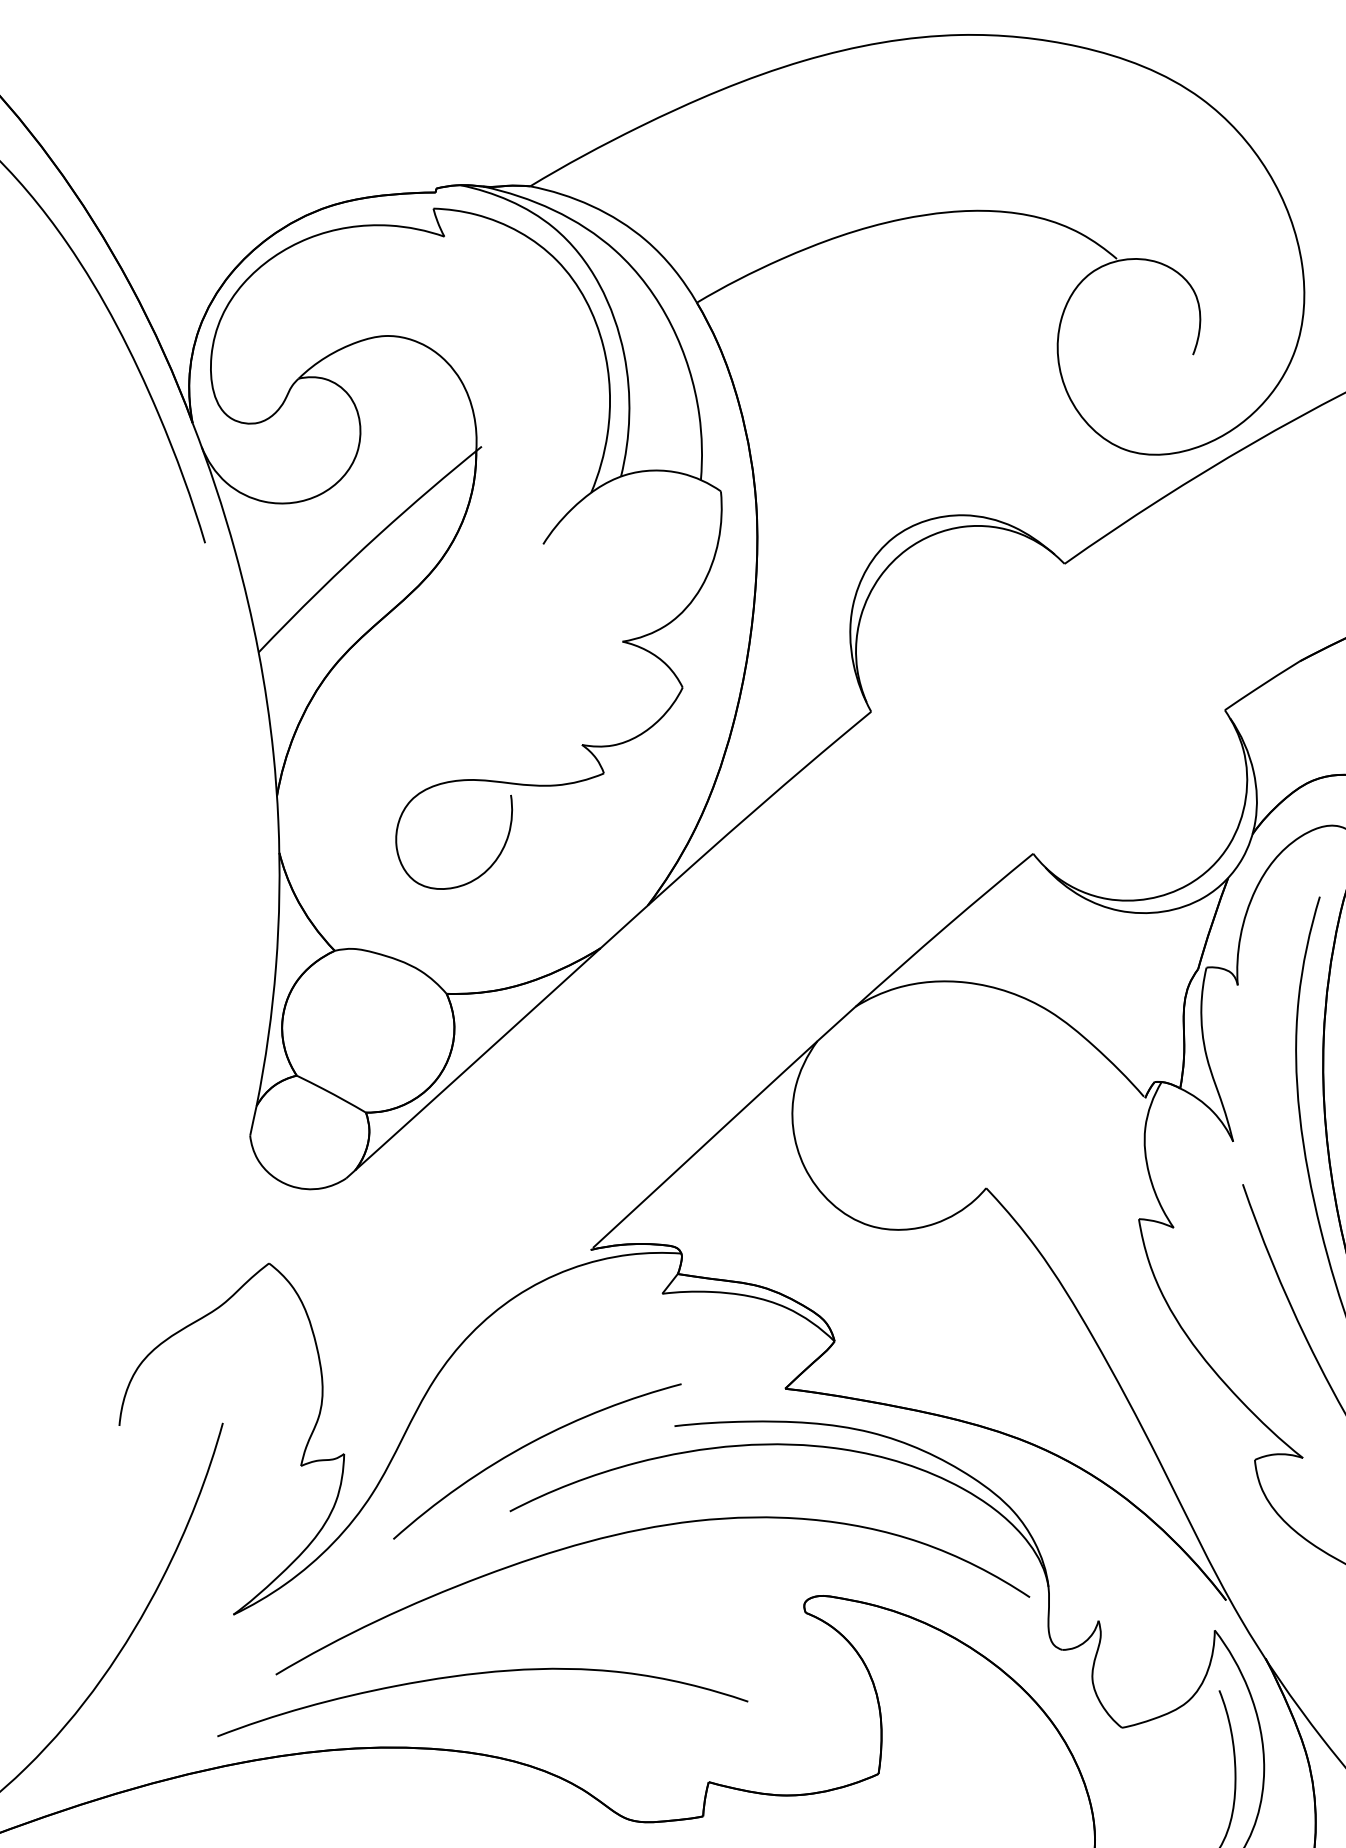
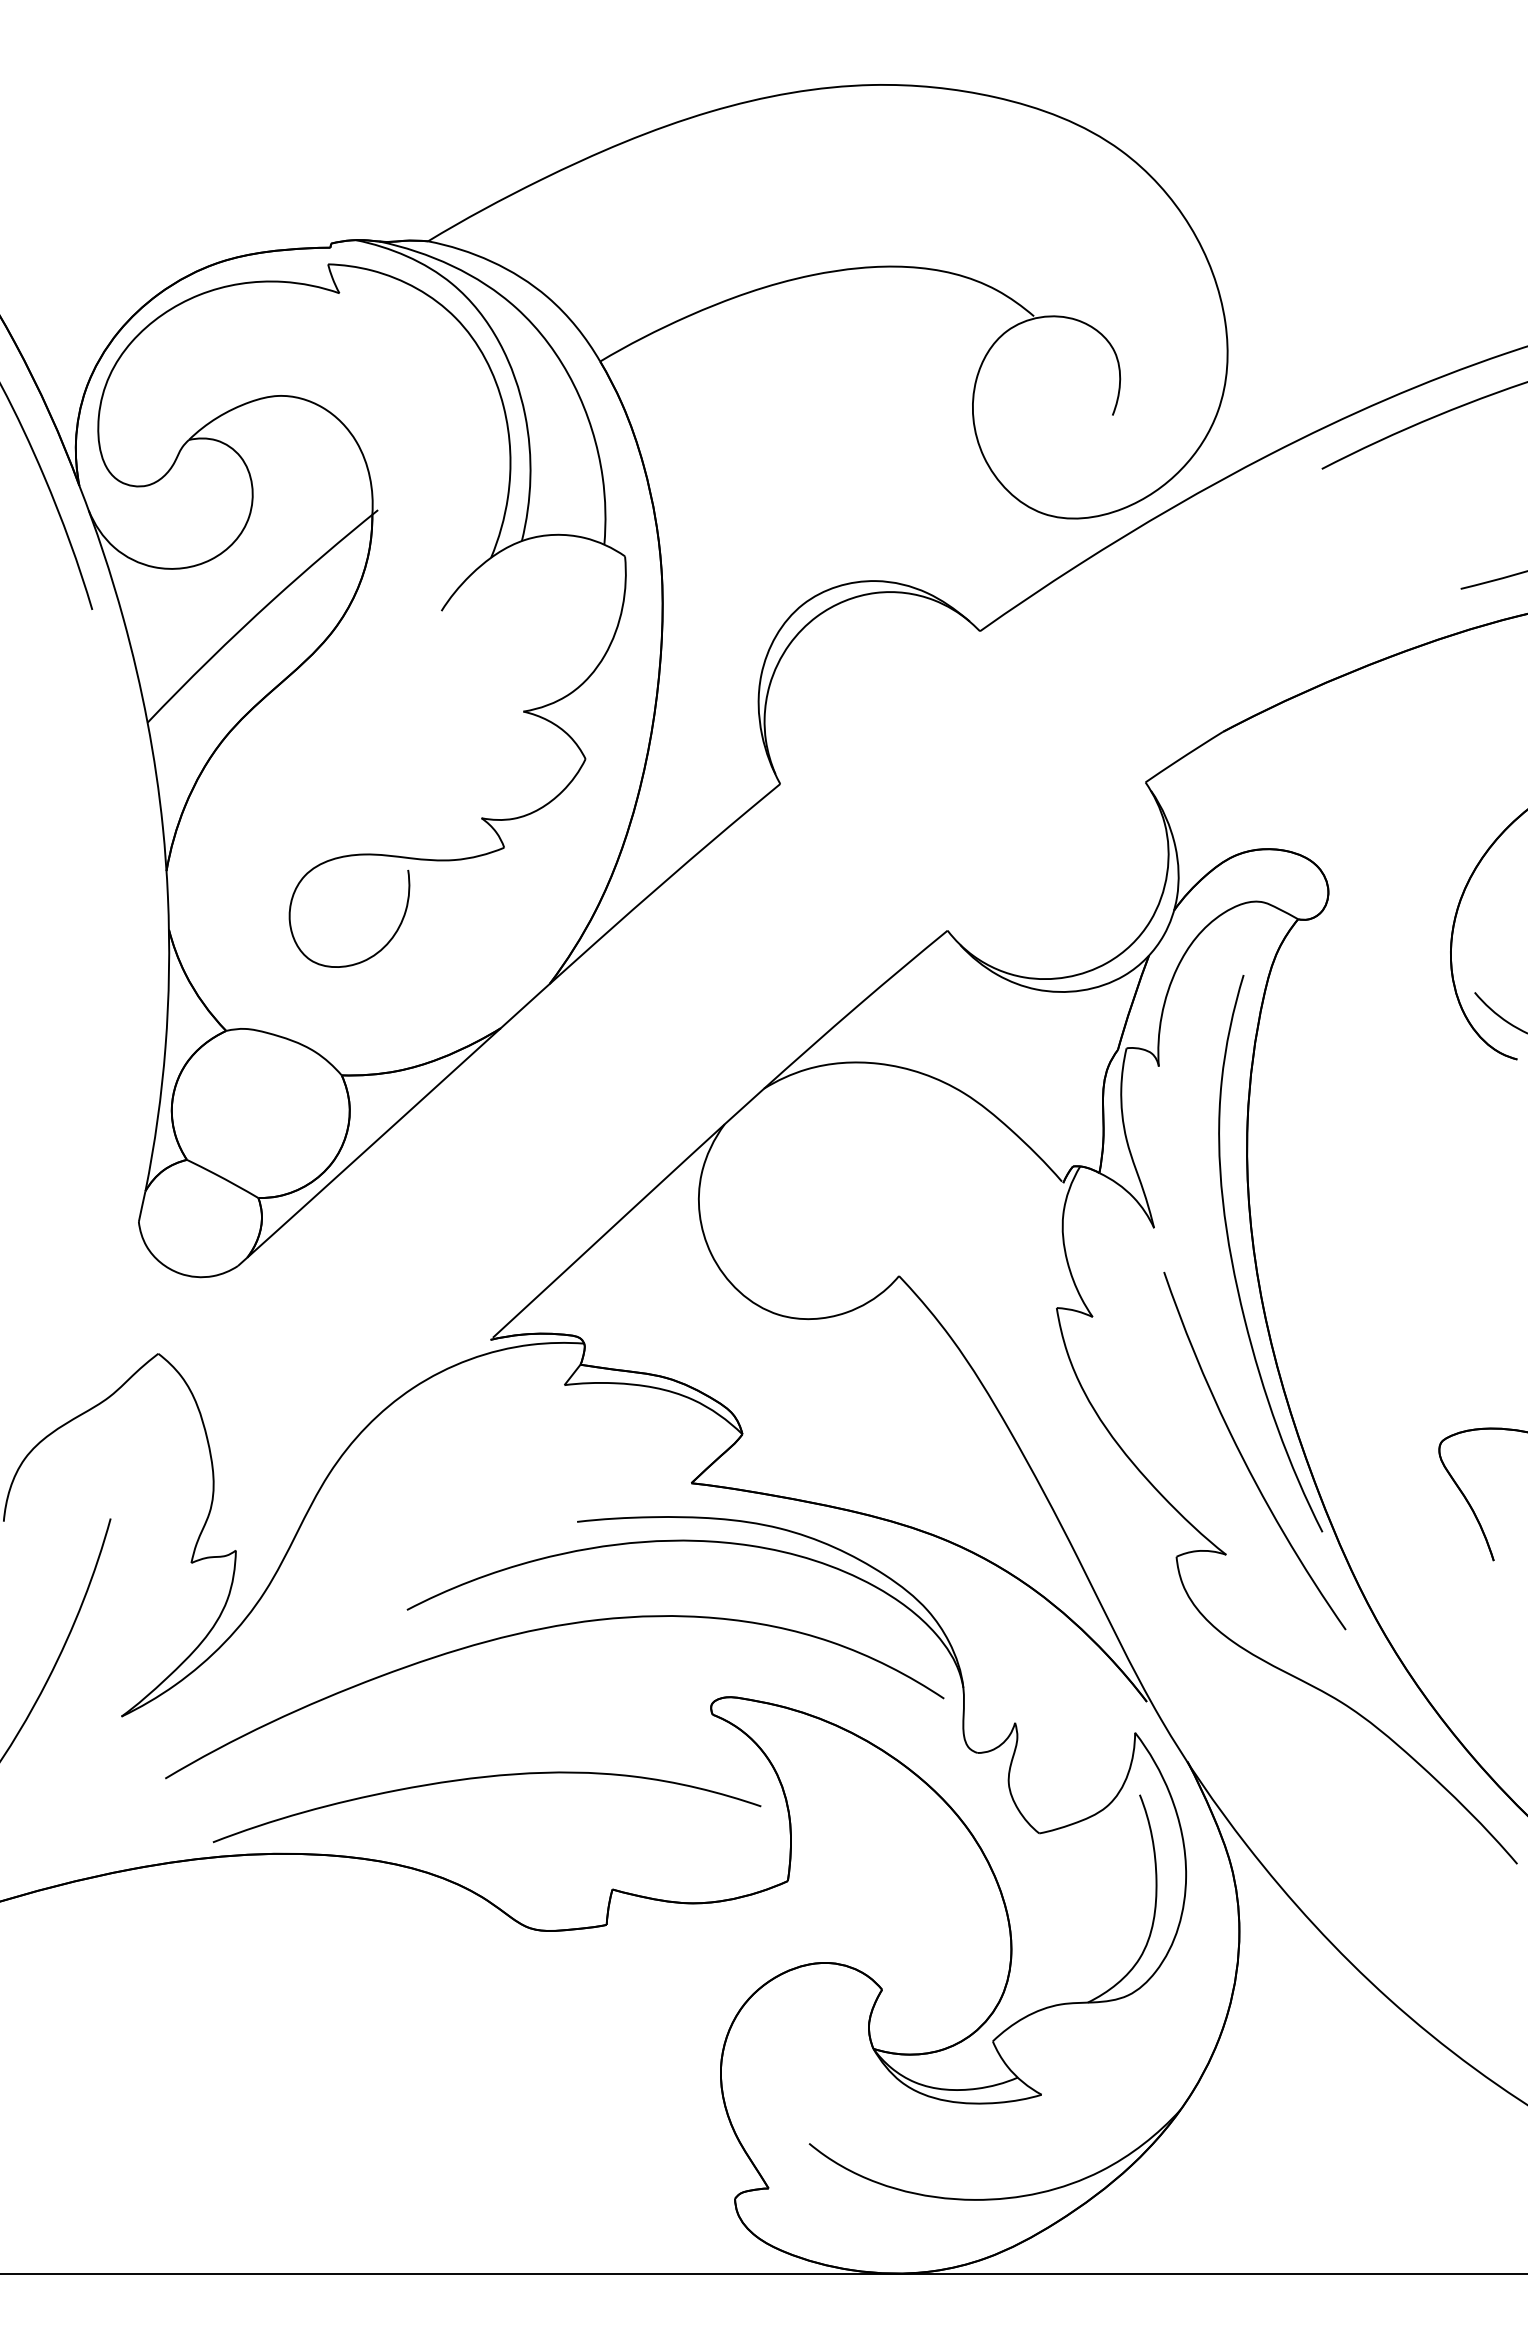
curve: (528, 1445) -> (426, 1541), removed
curve: (478, 1674) -> (482, 1778), moved

